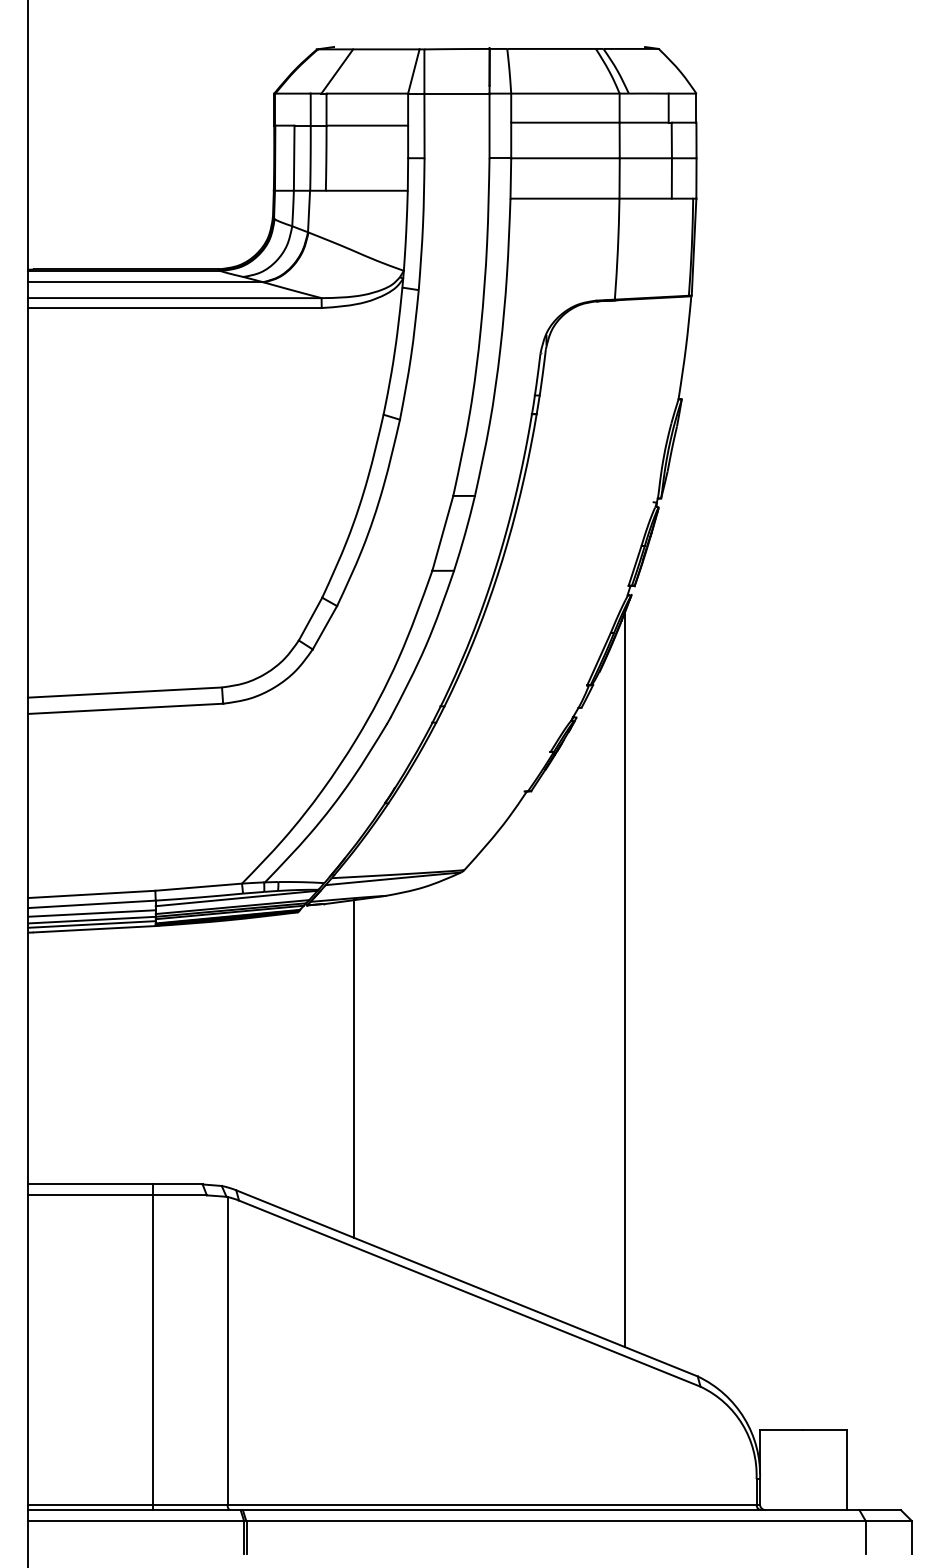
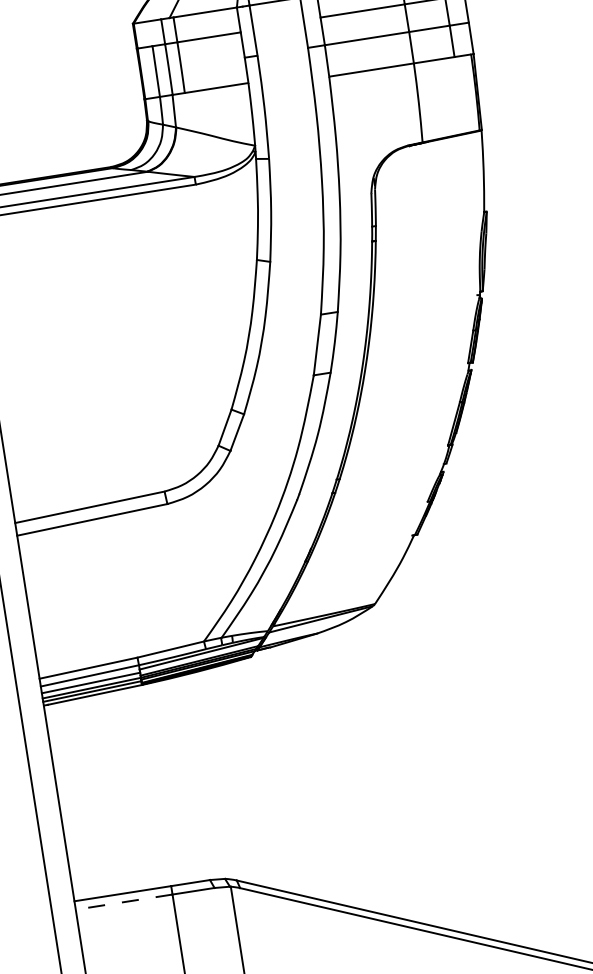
line: (625, 979) -> (513, 669), removed
line: (353, 1068) -> (313, 771), removed
line: (89, 1195) -> (123, 902), solid -> dashed

